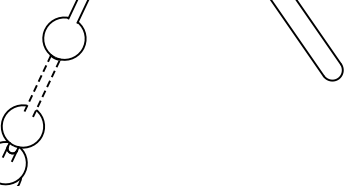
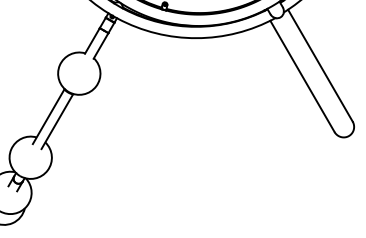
line: (37, 83) -> (48, 116), dashed -> solid
line: (46, 88) -> (57, 121), dashed -> solid

